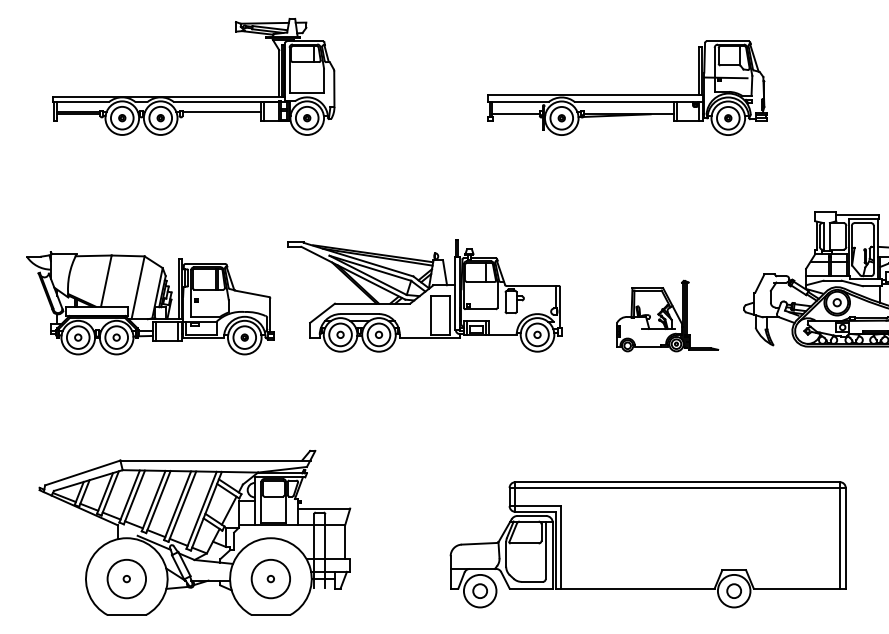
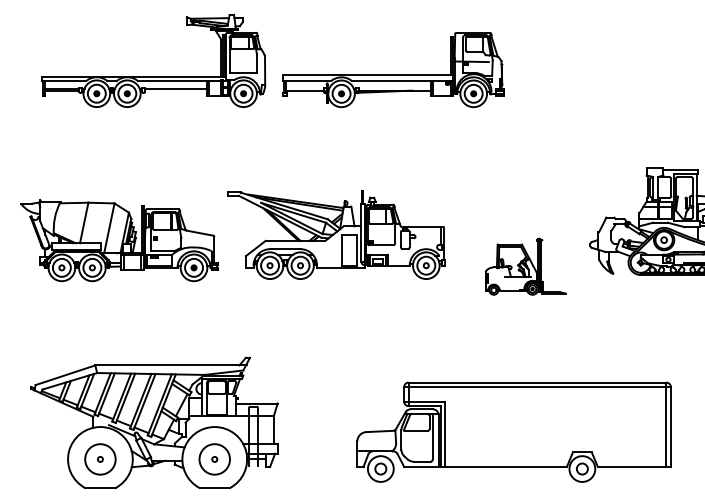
part: (627, 88) -> (393, 70), moved
part: (667, 315) -> (525, 266), moved

